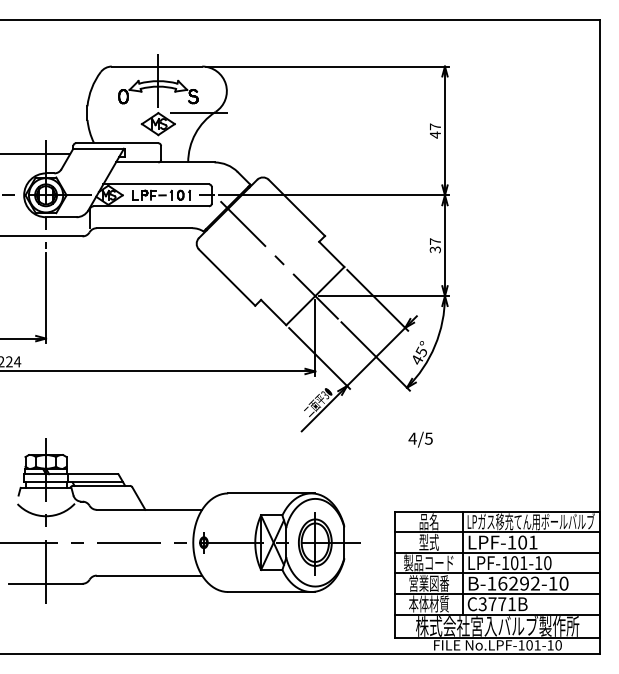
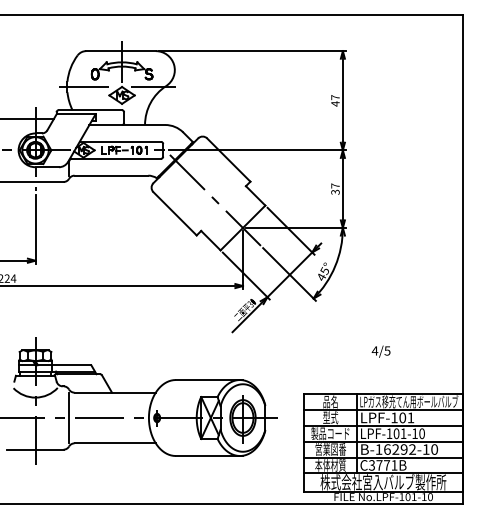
line: (110, 113) -> (85, 87), added
text: (420, 439) -> (381, 351), moved
line: (89, 542) -> (68, 417), added

